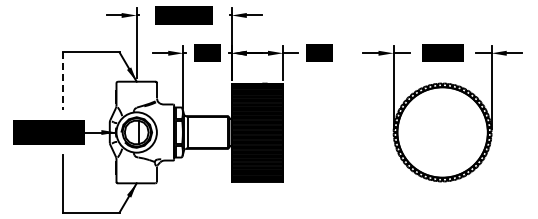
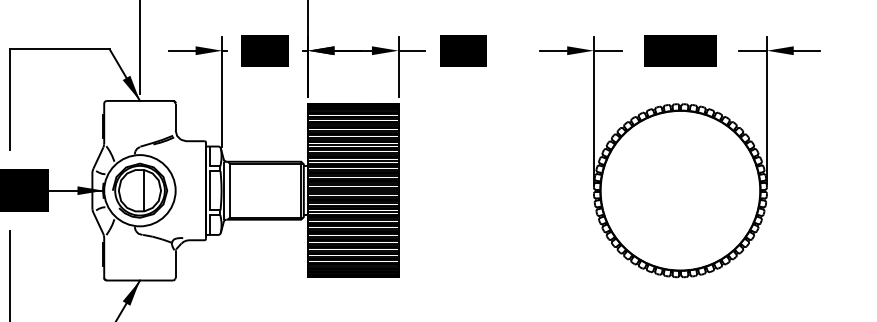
line: (63, 81) -> (10, 100), dashed -> solid

